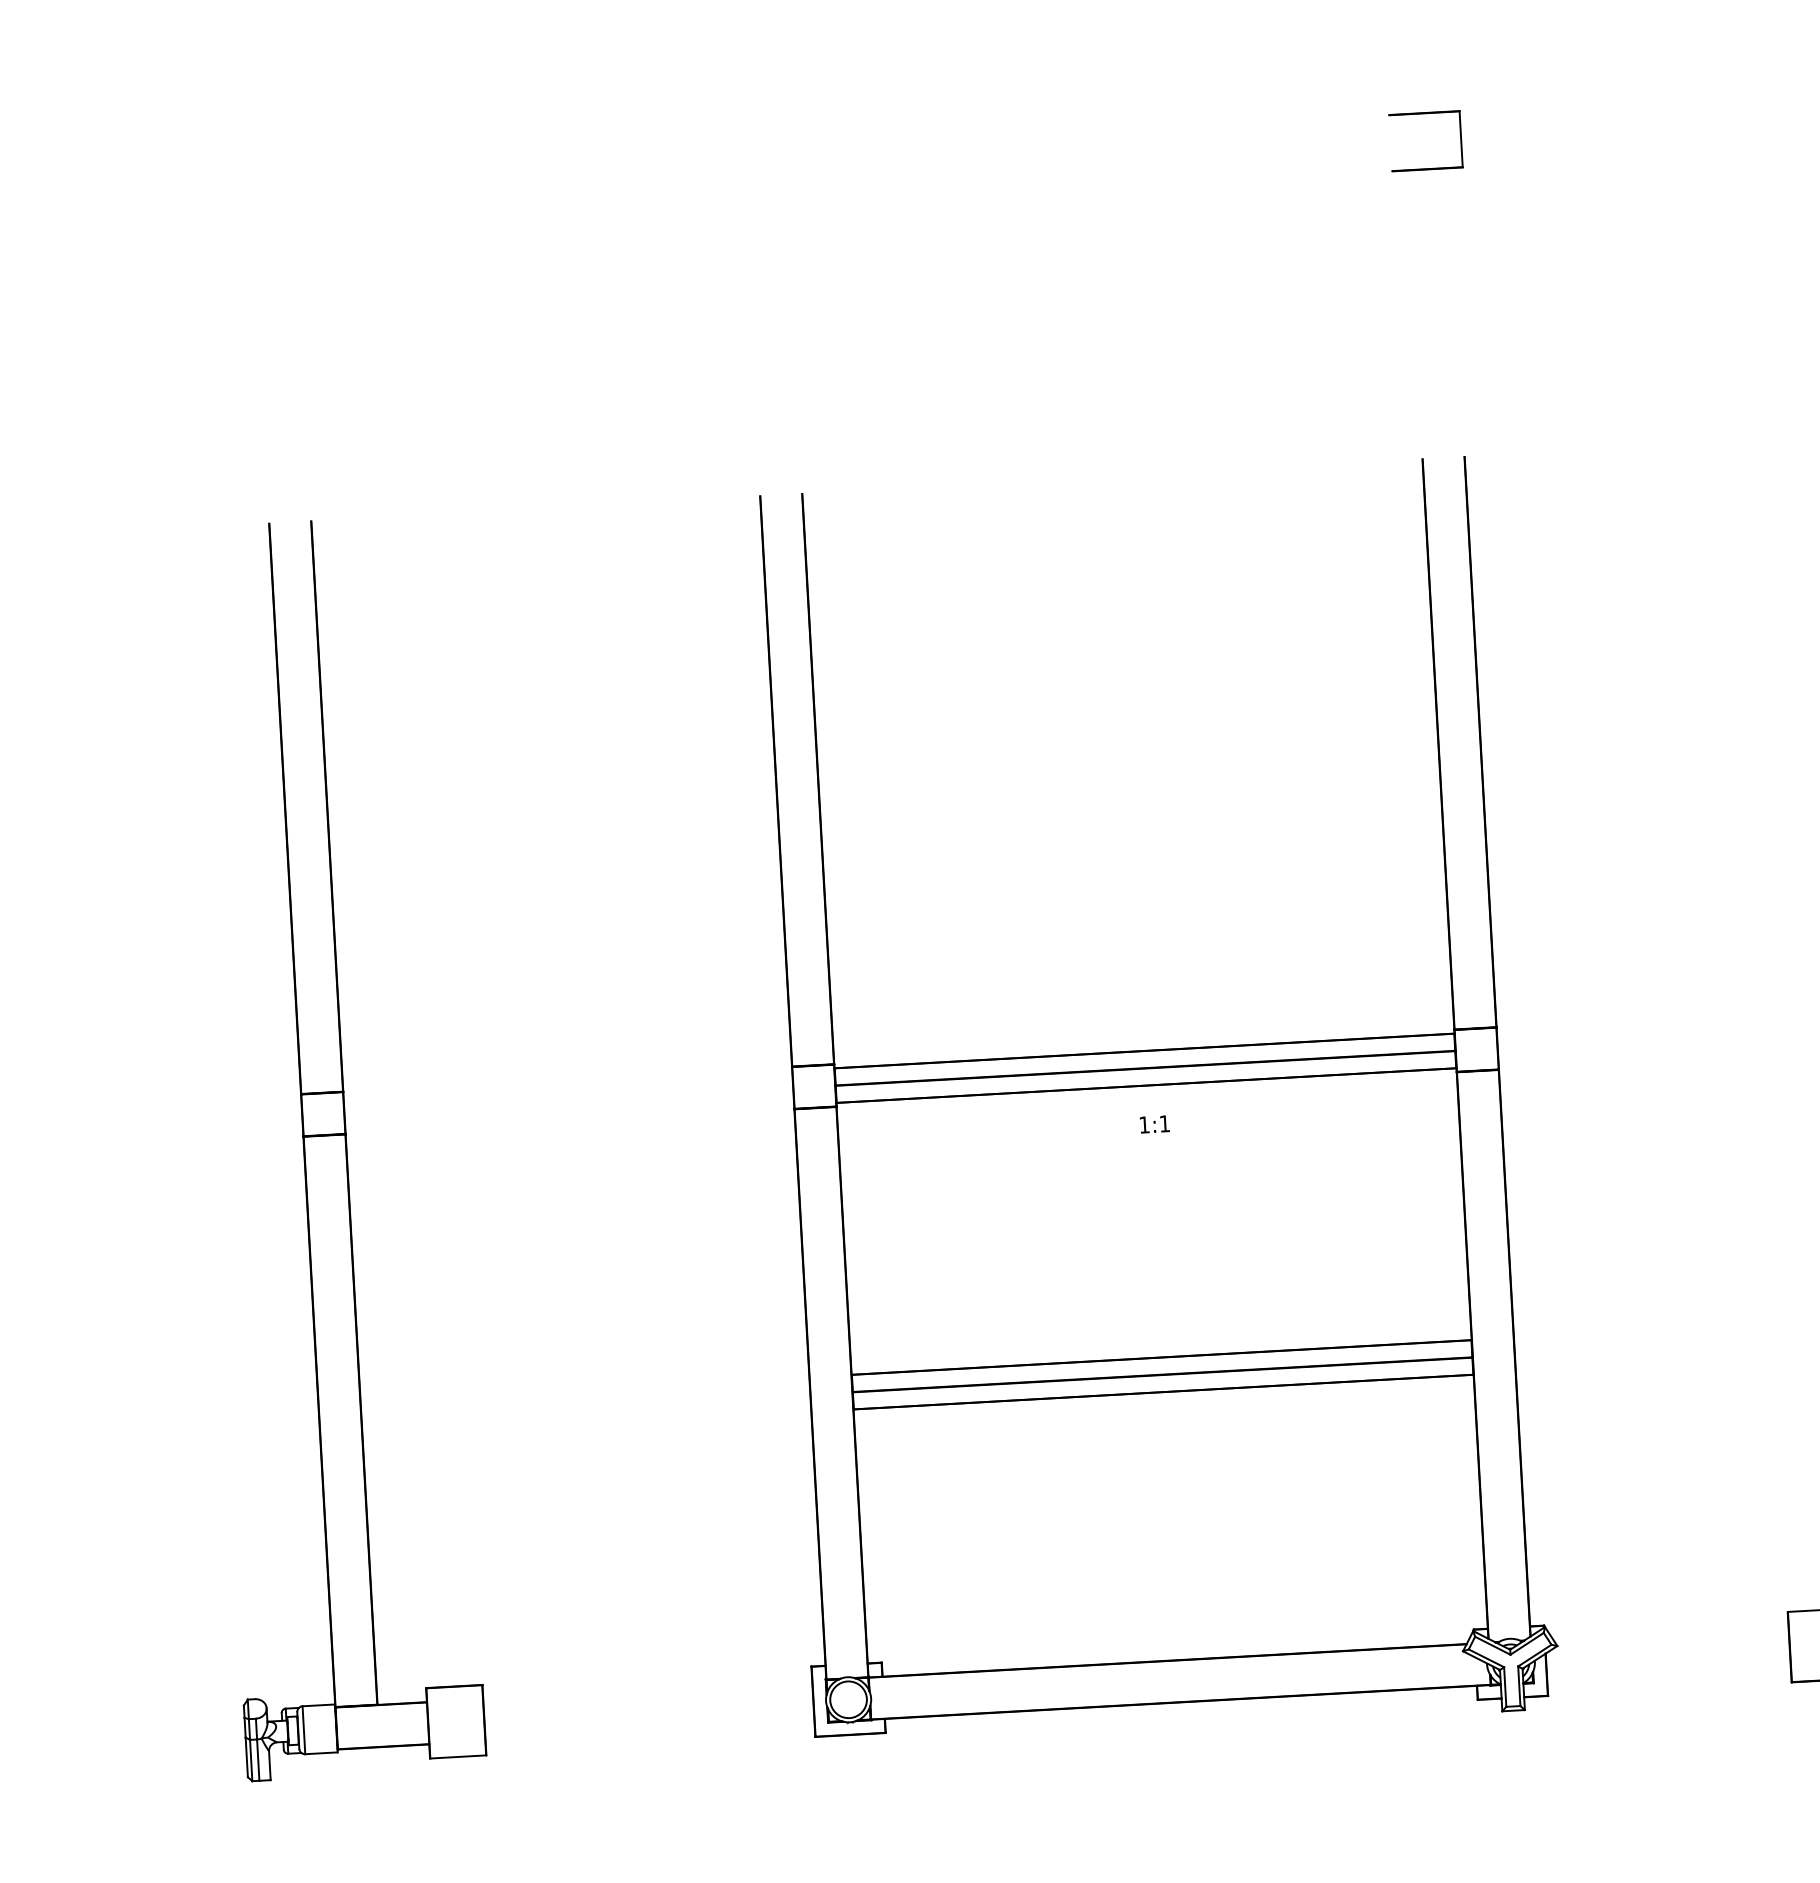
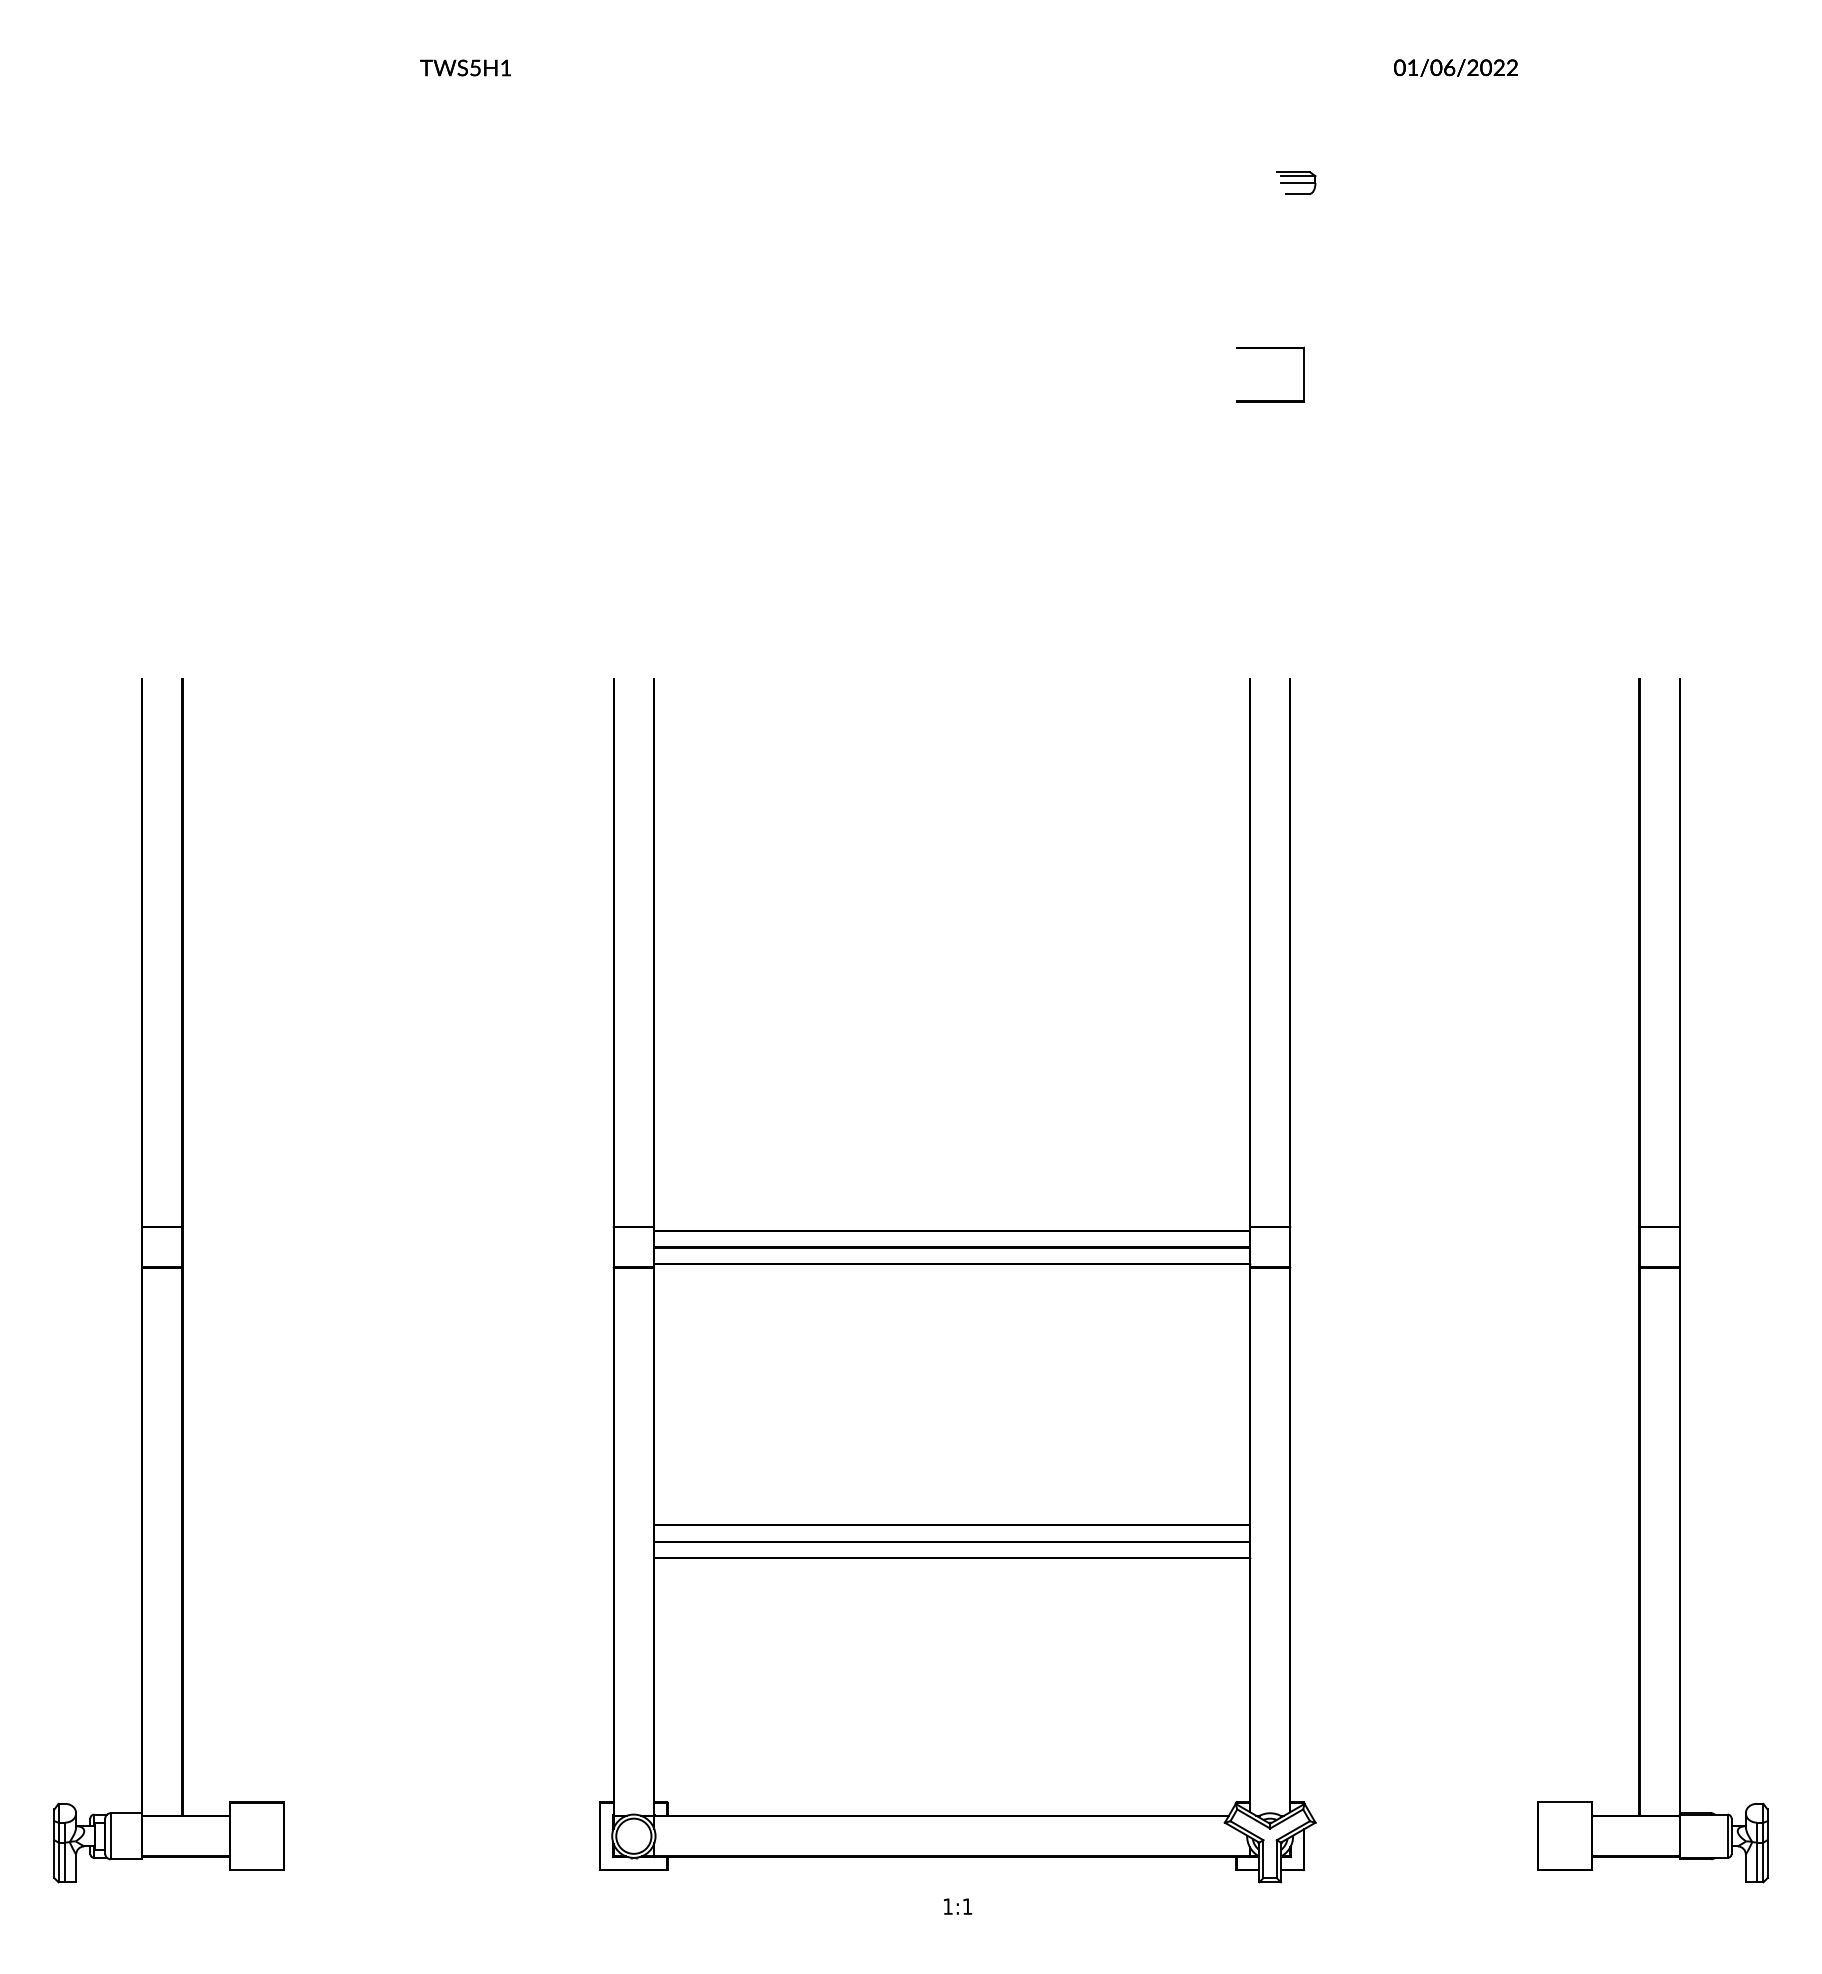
text: (1155, 1124) -> (958, 1906), moved

